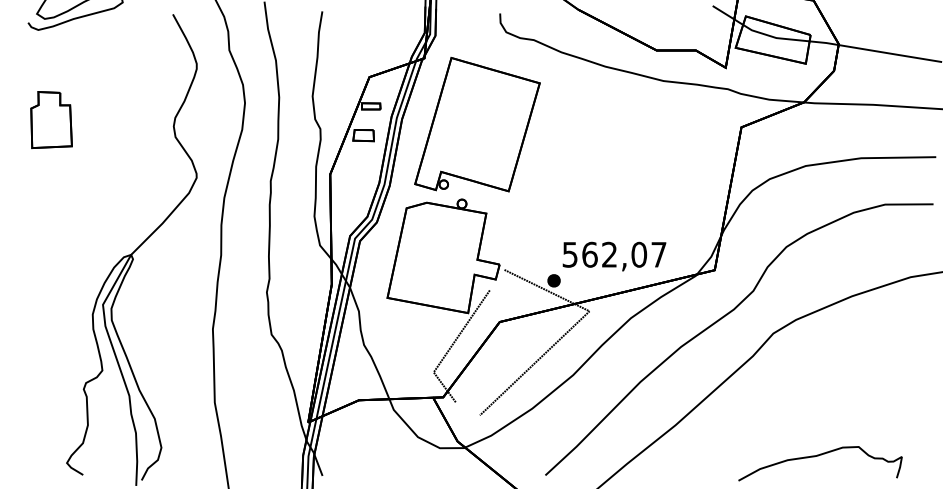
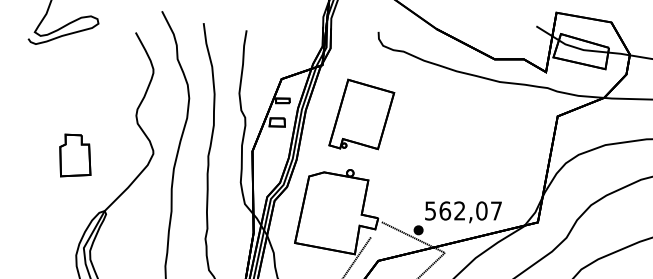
part: (51, 120) -> (75, 155), moved
part: (477, 124) -> (361, 114), size x0.7

